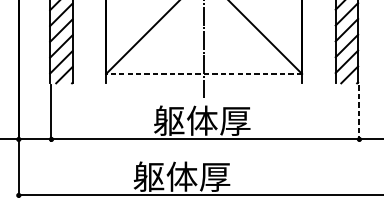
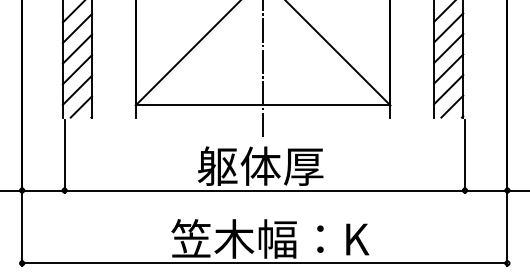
line: (203, 74) -> (262, 105), dashed -> solid
line: (359, 114) -> (464, 157), dashed -> solid
text: (209, 176) -> (270, 238), 躯体厚 -> 笠木幅：K

